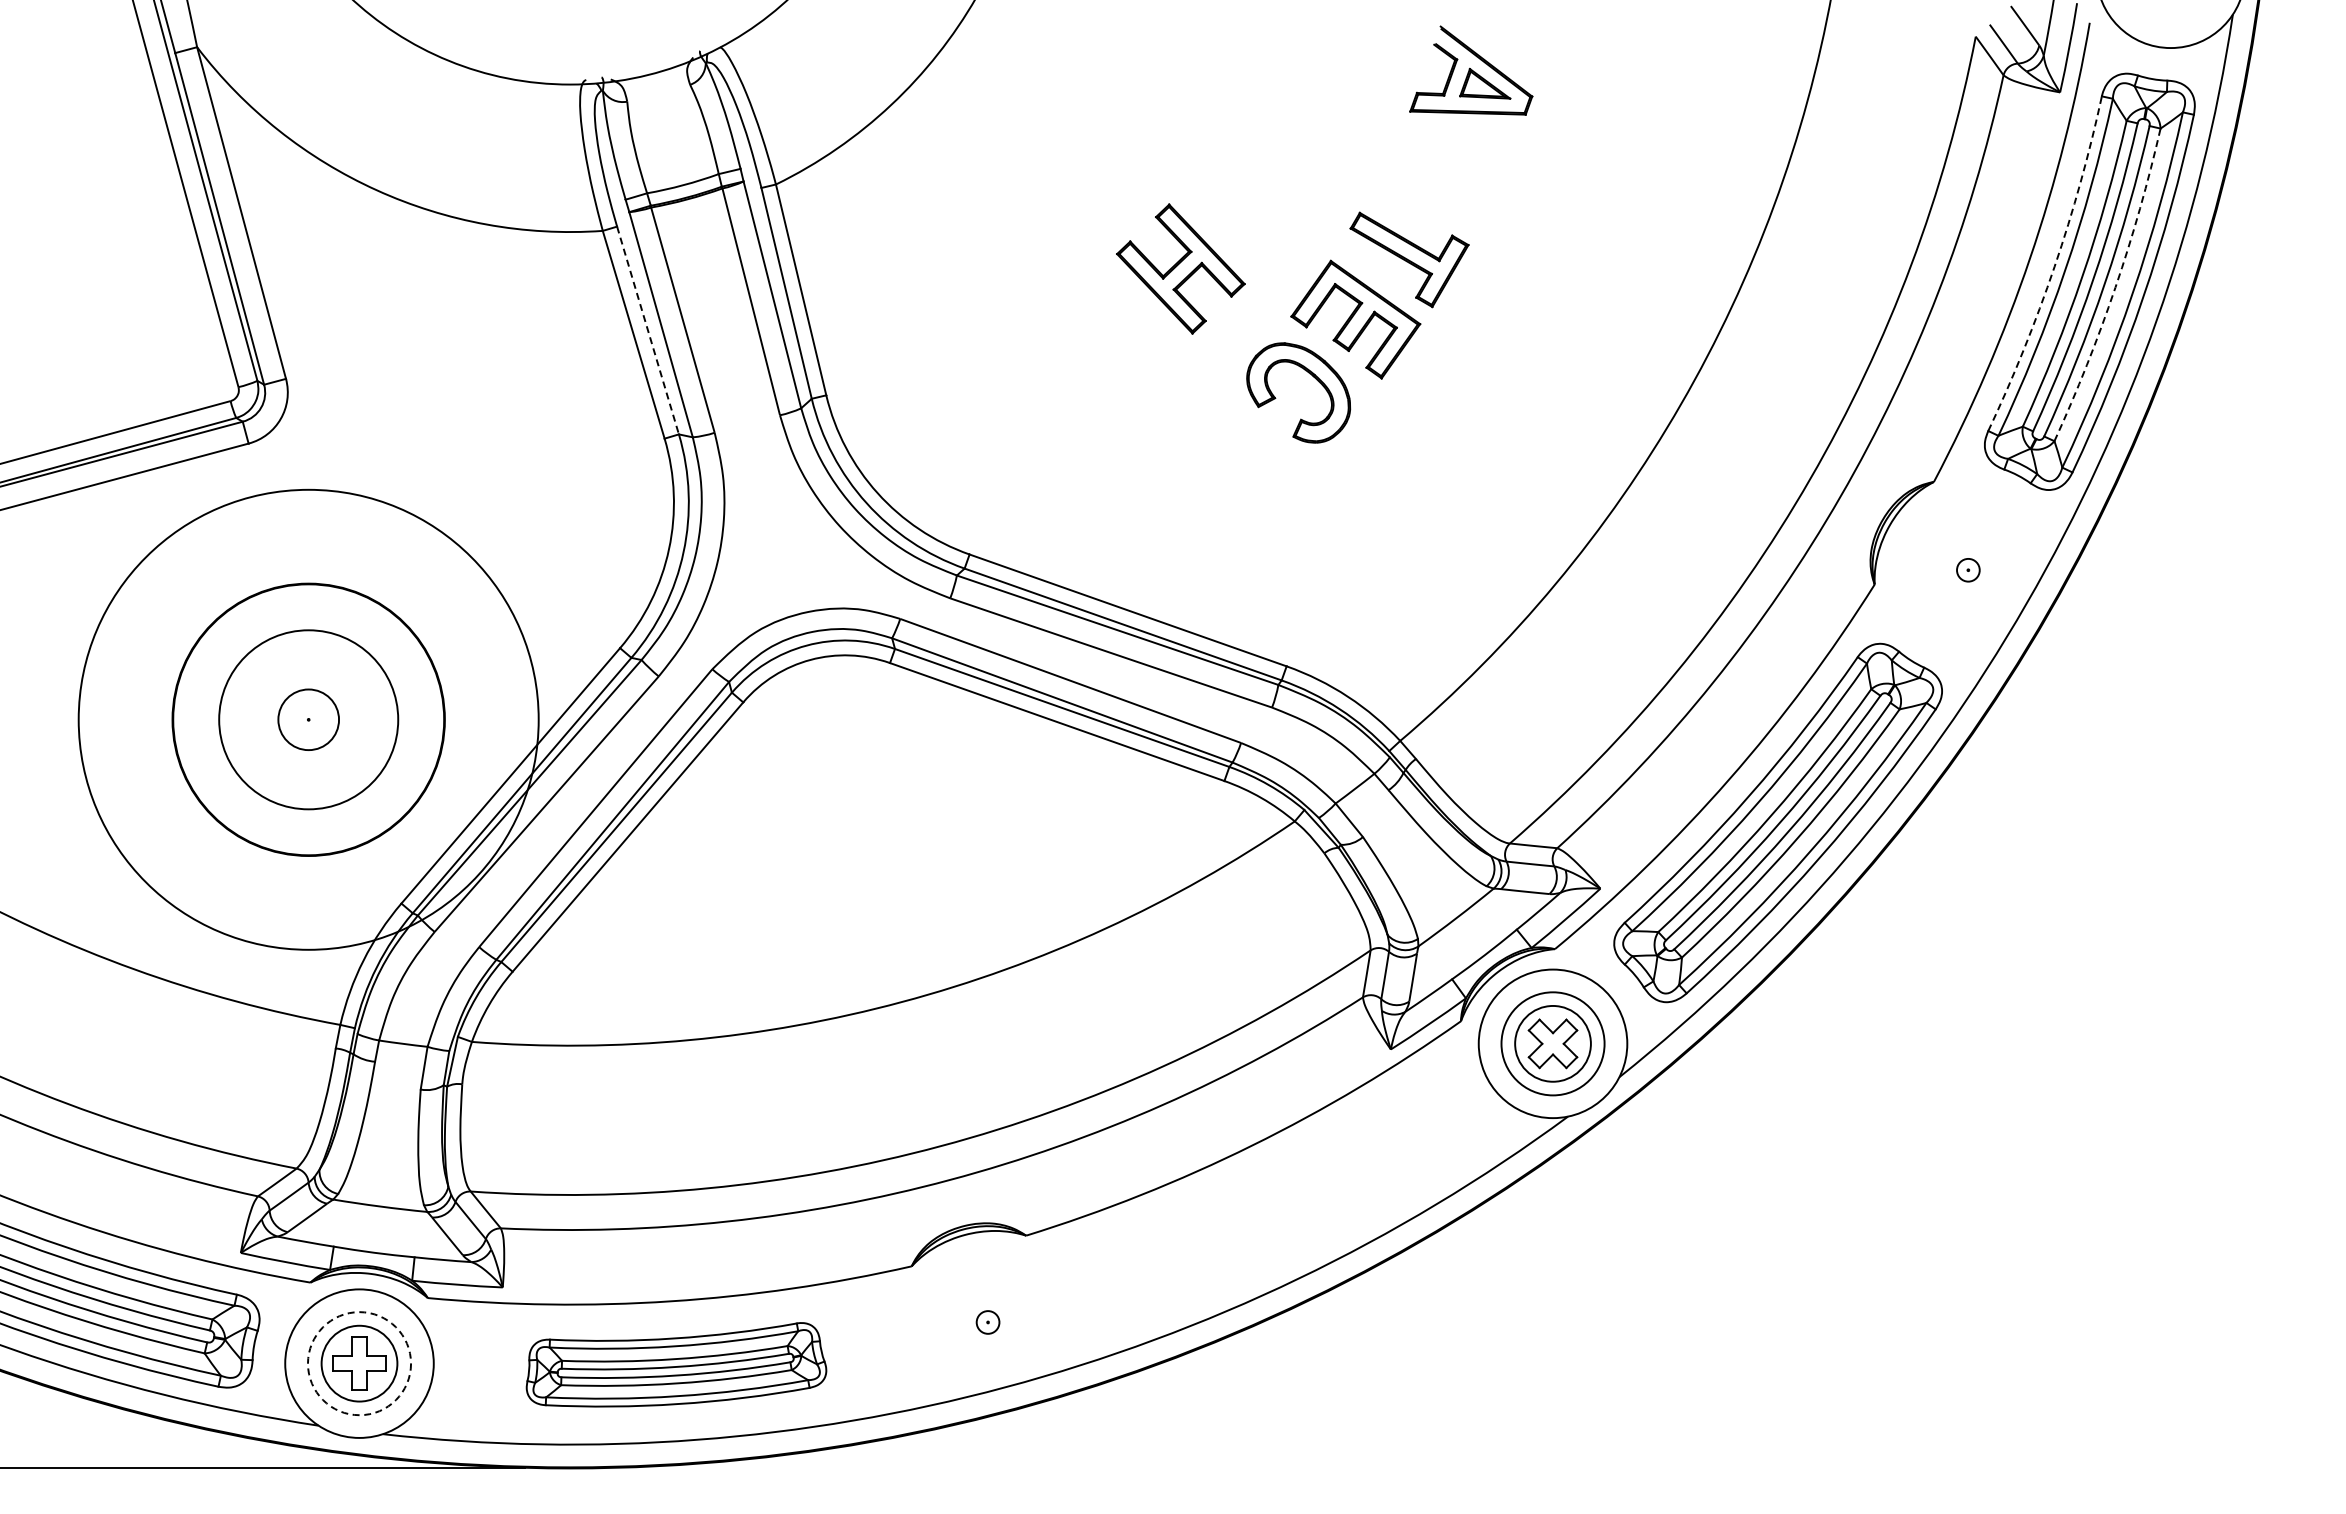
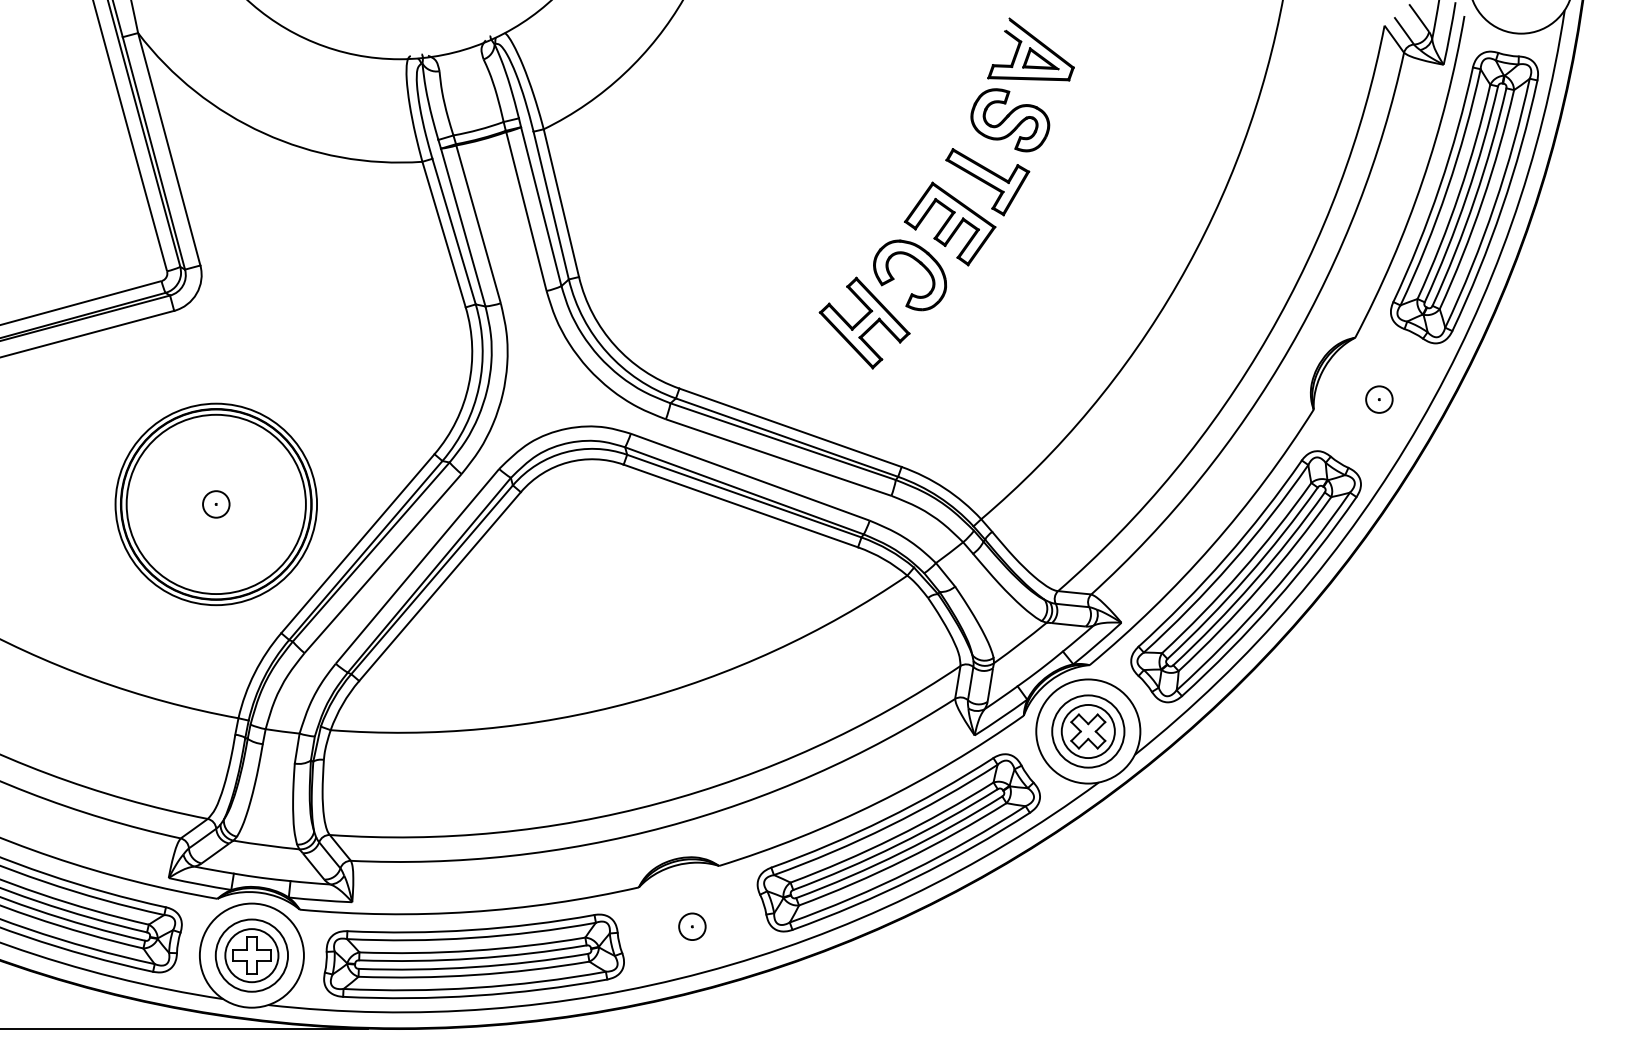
part: (1441, 171) -> (1010, 120), added
arc: (2054, 266) -> (1439, 186), dashed -> solid
part: (1180, 268) -> (864, 322), moved
arc: (2115, 287) -> (1482, 201), dashed -> solid
line: (648, 331) -> (454, 232), dashed -> solid
circle: (1968, 570) -> (1379, 399), size x1.67
circle: (308, 719) -> (216, 504), size x0.62
circle: (308, 719) -> (216, 504), size x0.62
circle: (308, 719) -> (216, 504), size x1.43
part: (1282, 1202) -> (898, 842), added
circle: (988, 1322) -> (692, 926), size x1.67
circle: (359, 1363) -> (251, 955), dashed -> solid
part: (676, 1364) -> (474, 956), size x1.43

